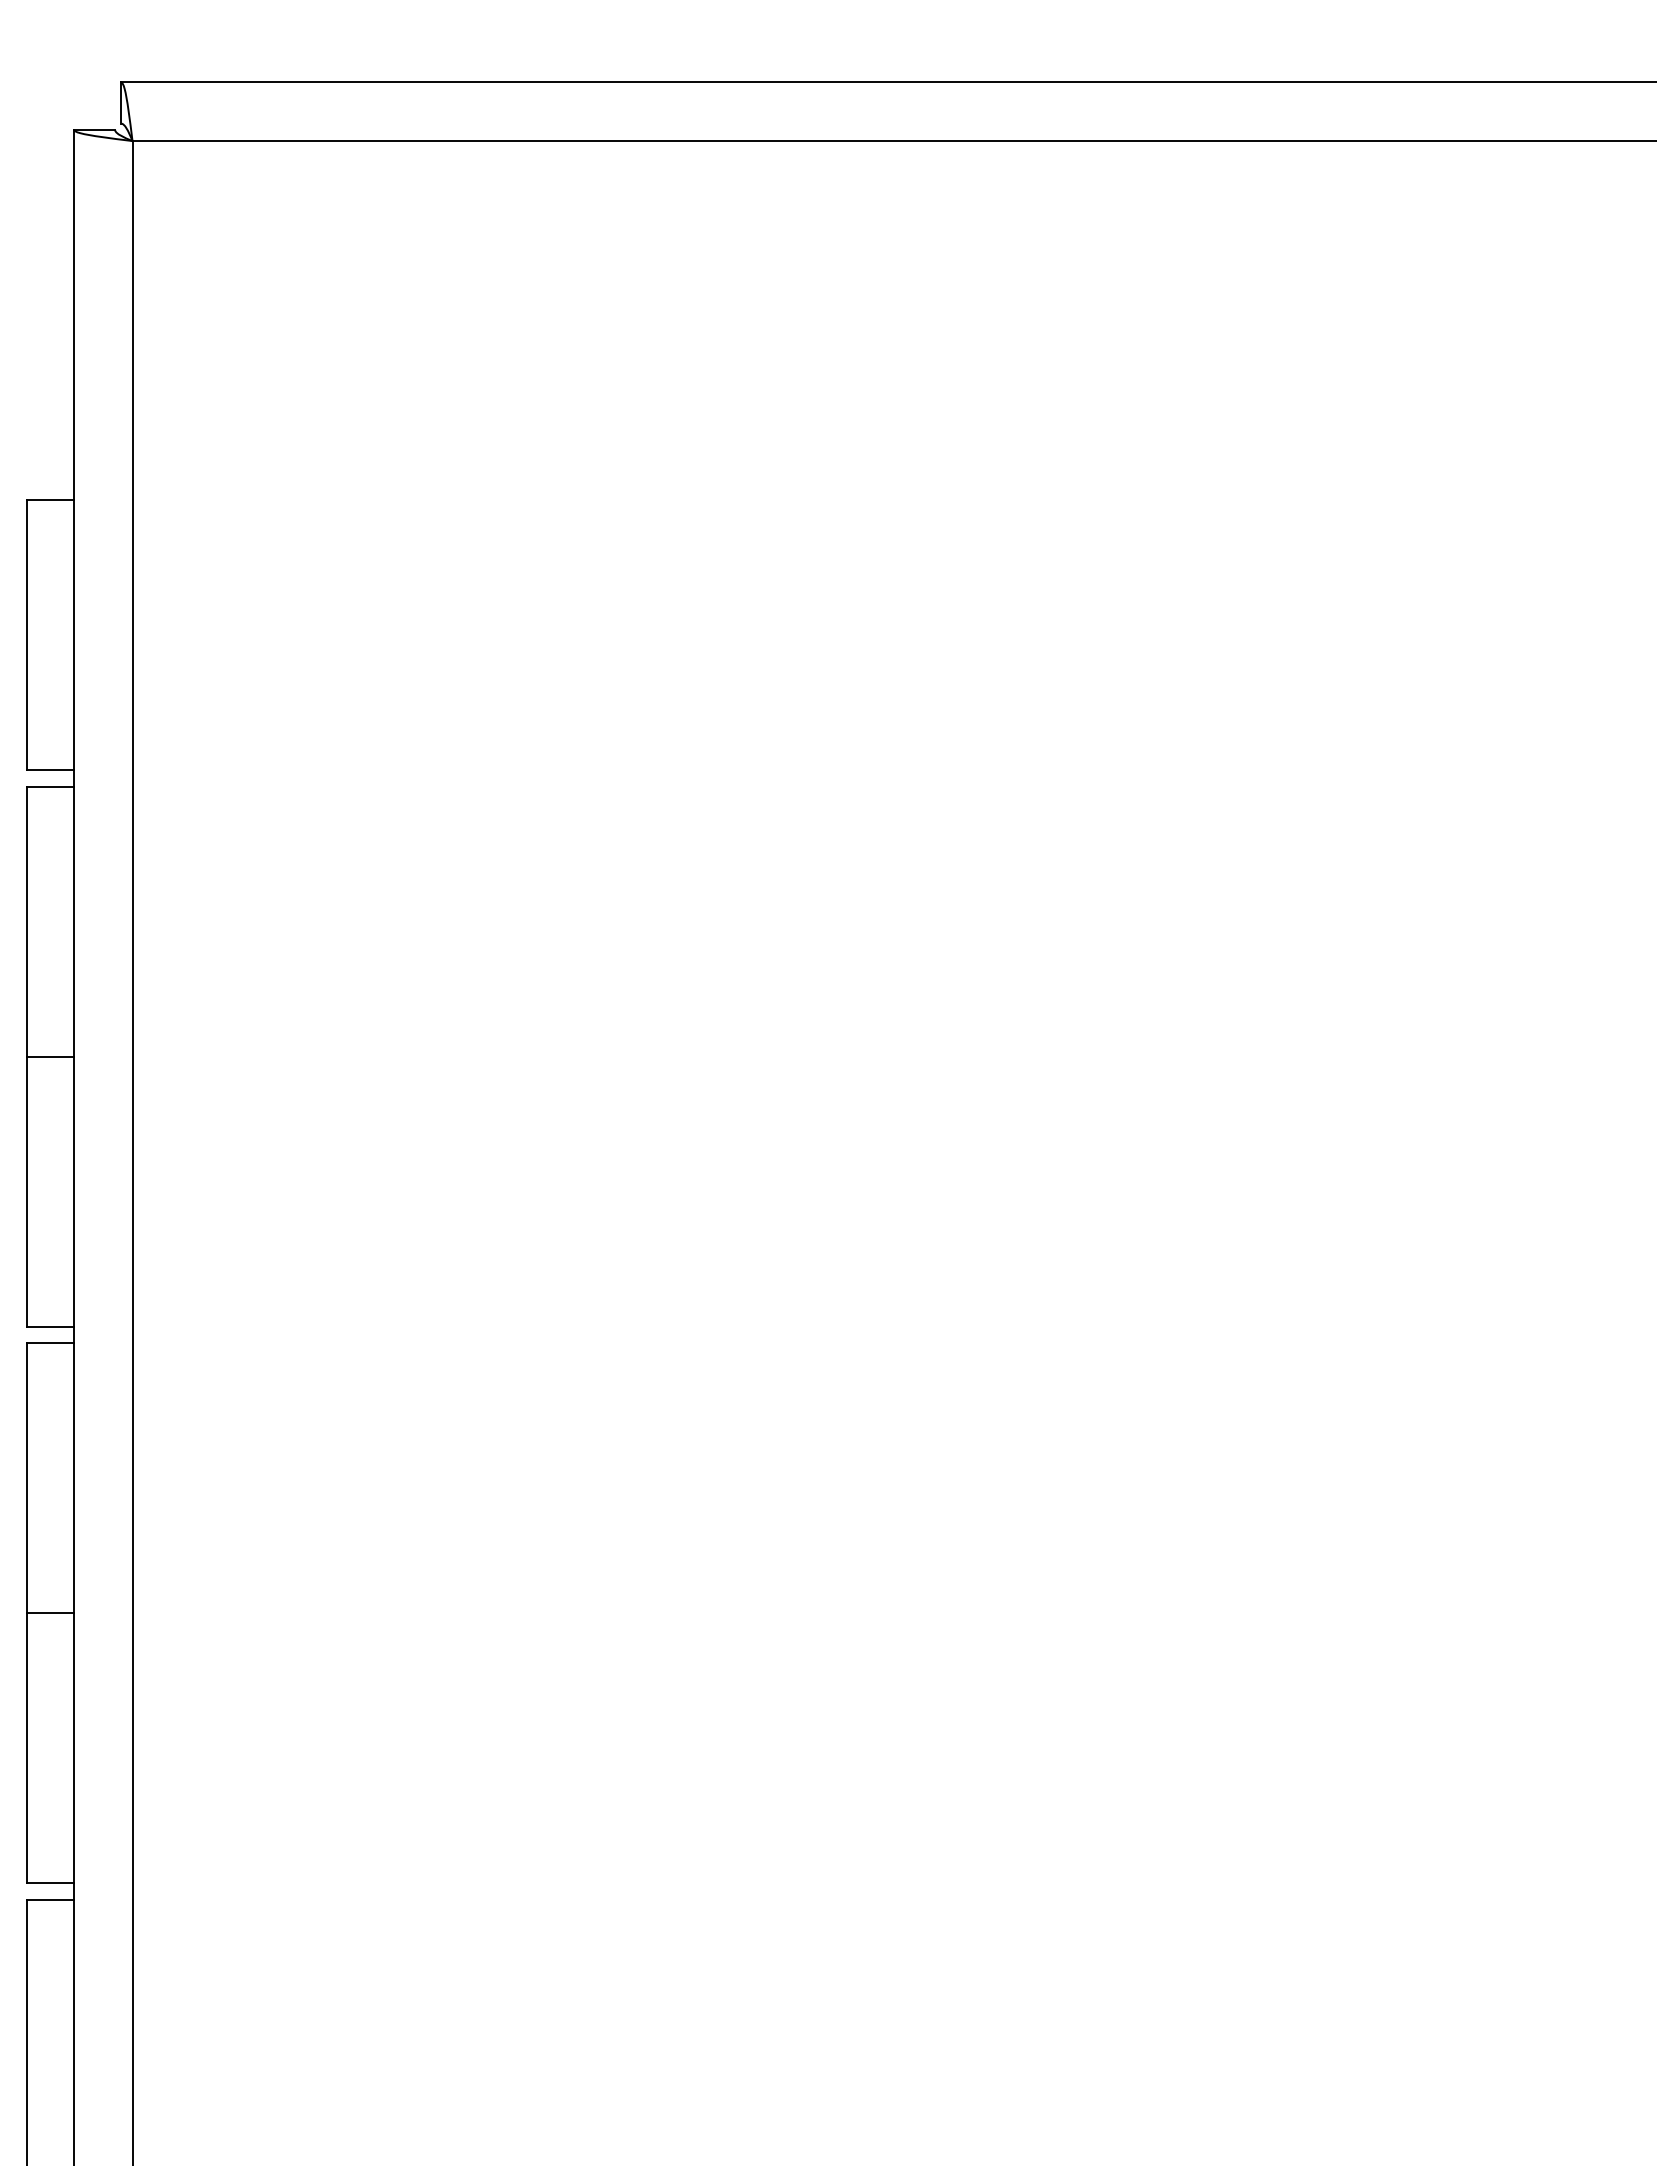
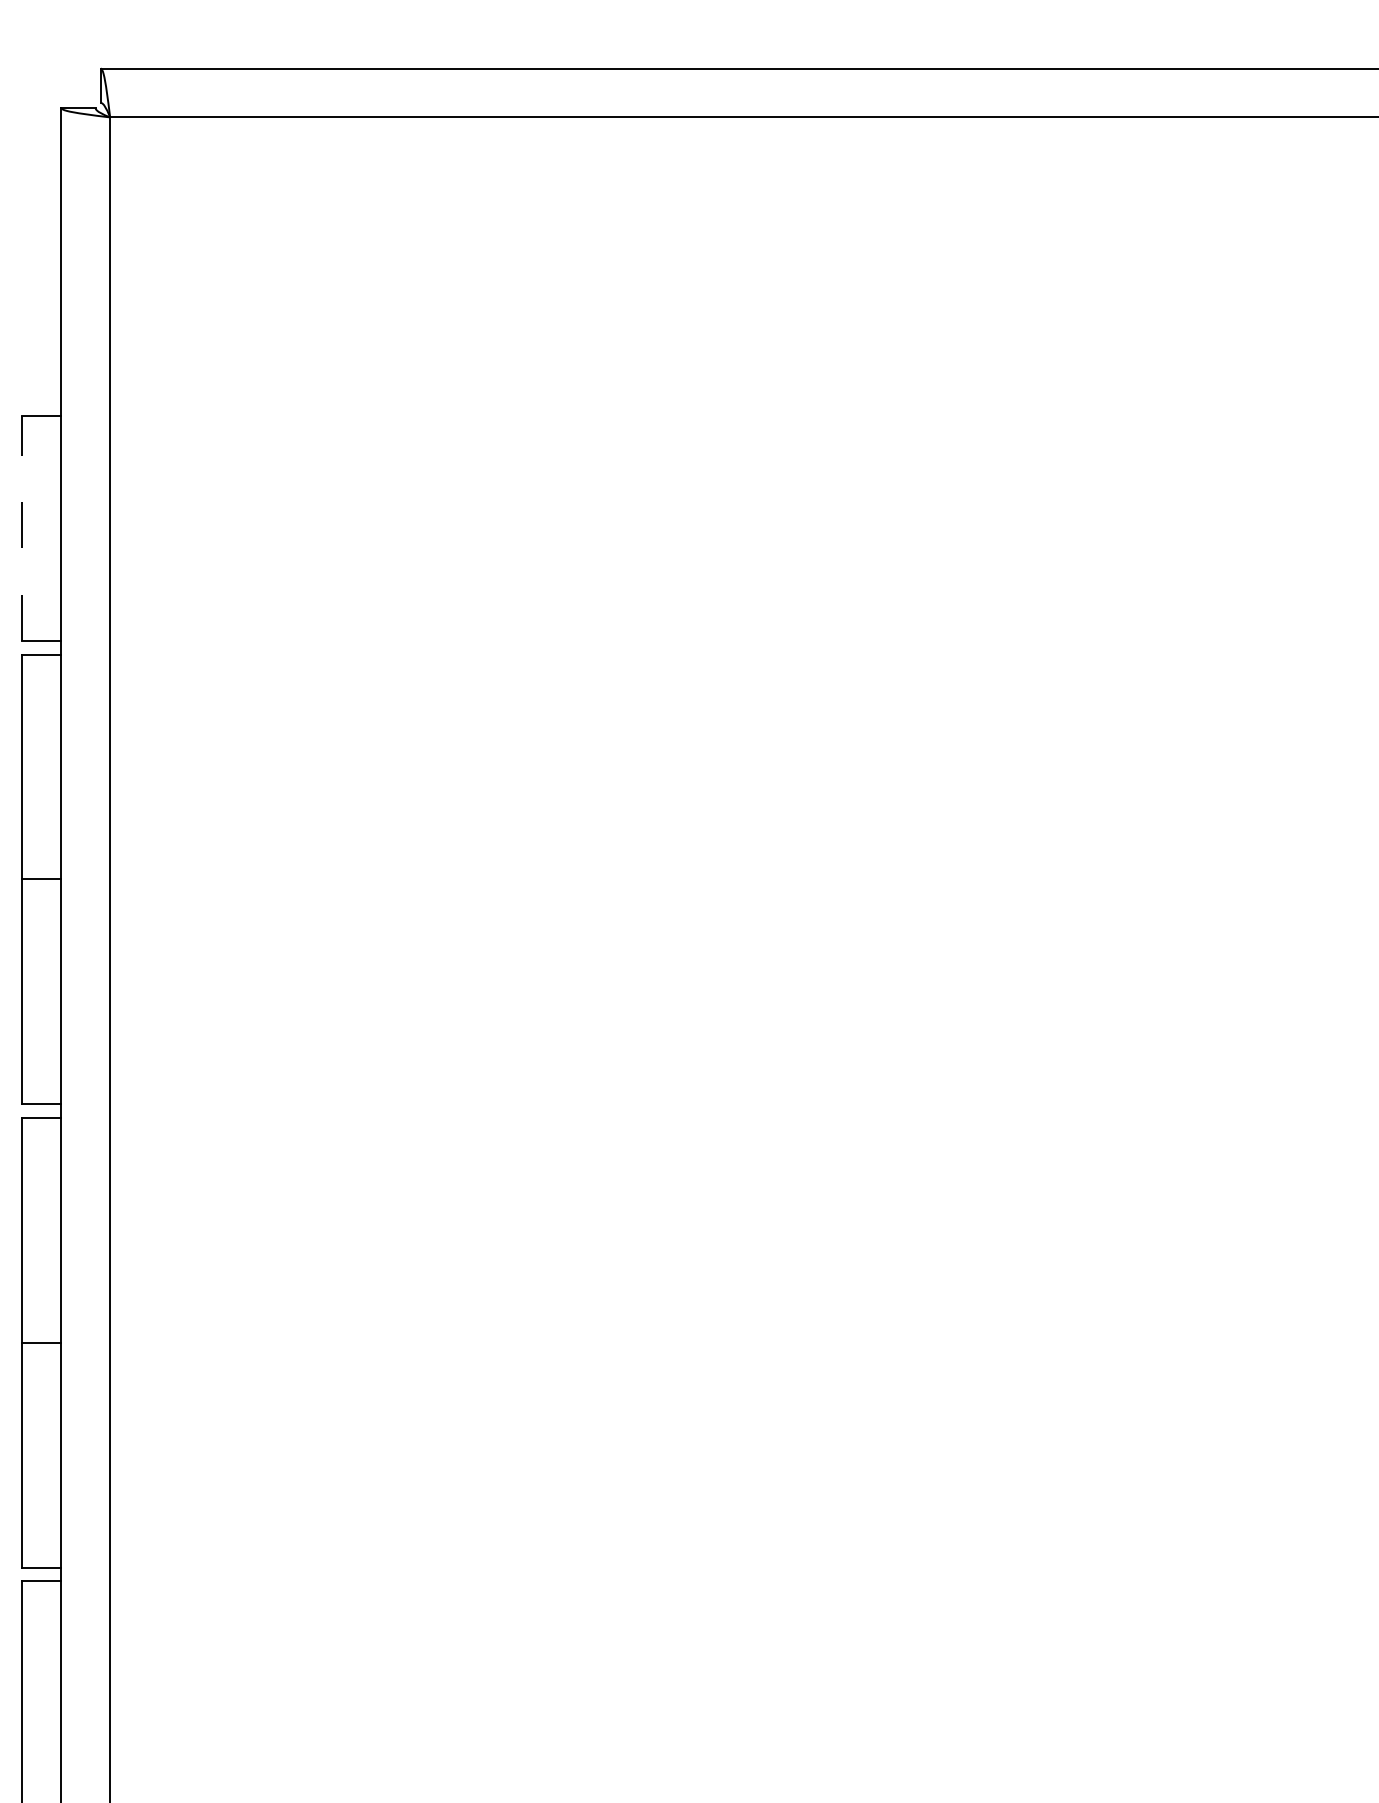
line: (27, 634) -> (22, 528), solid -> dashed

